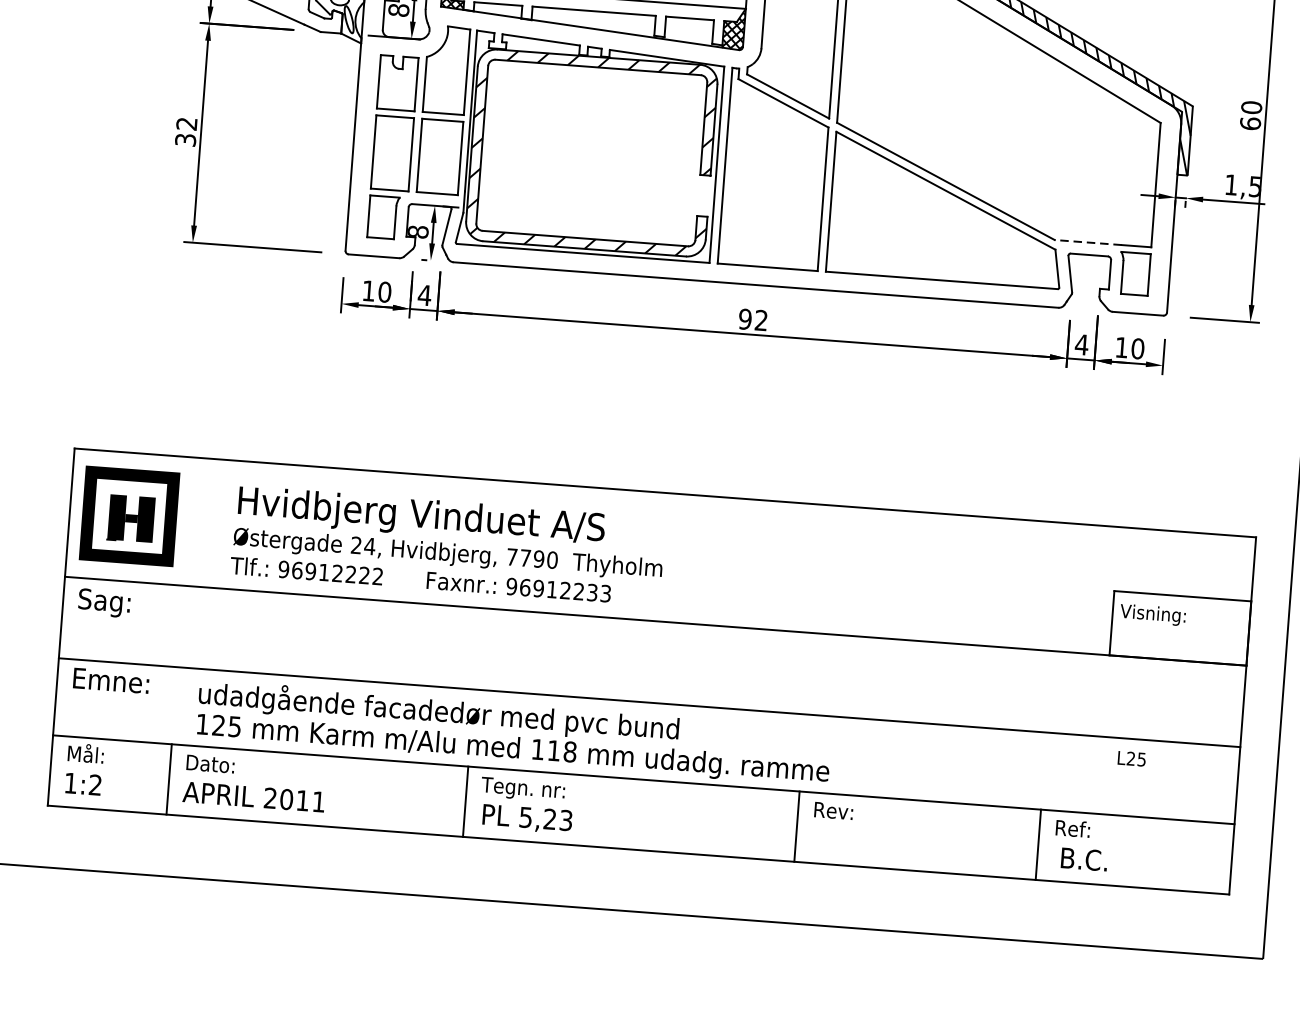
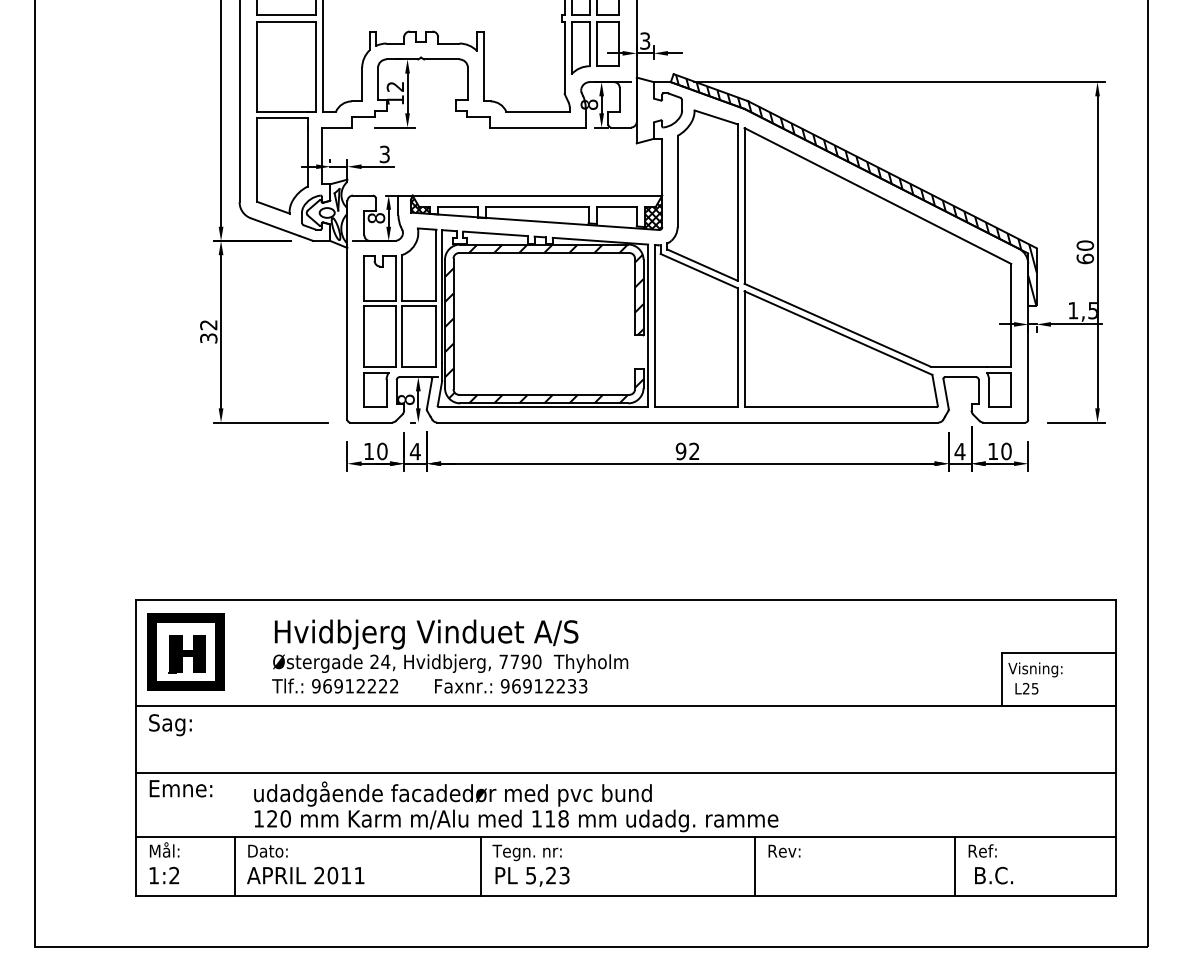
line: (1087, 241) -> (958, 366), dashed -> solid
text: (234, 726) -> (285, 818), 125 -> 120
text: (1131, 758) -> (1026, 688), moved

